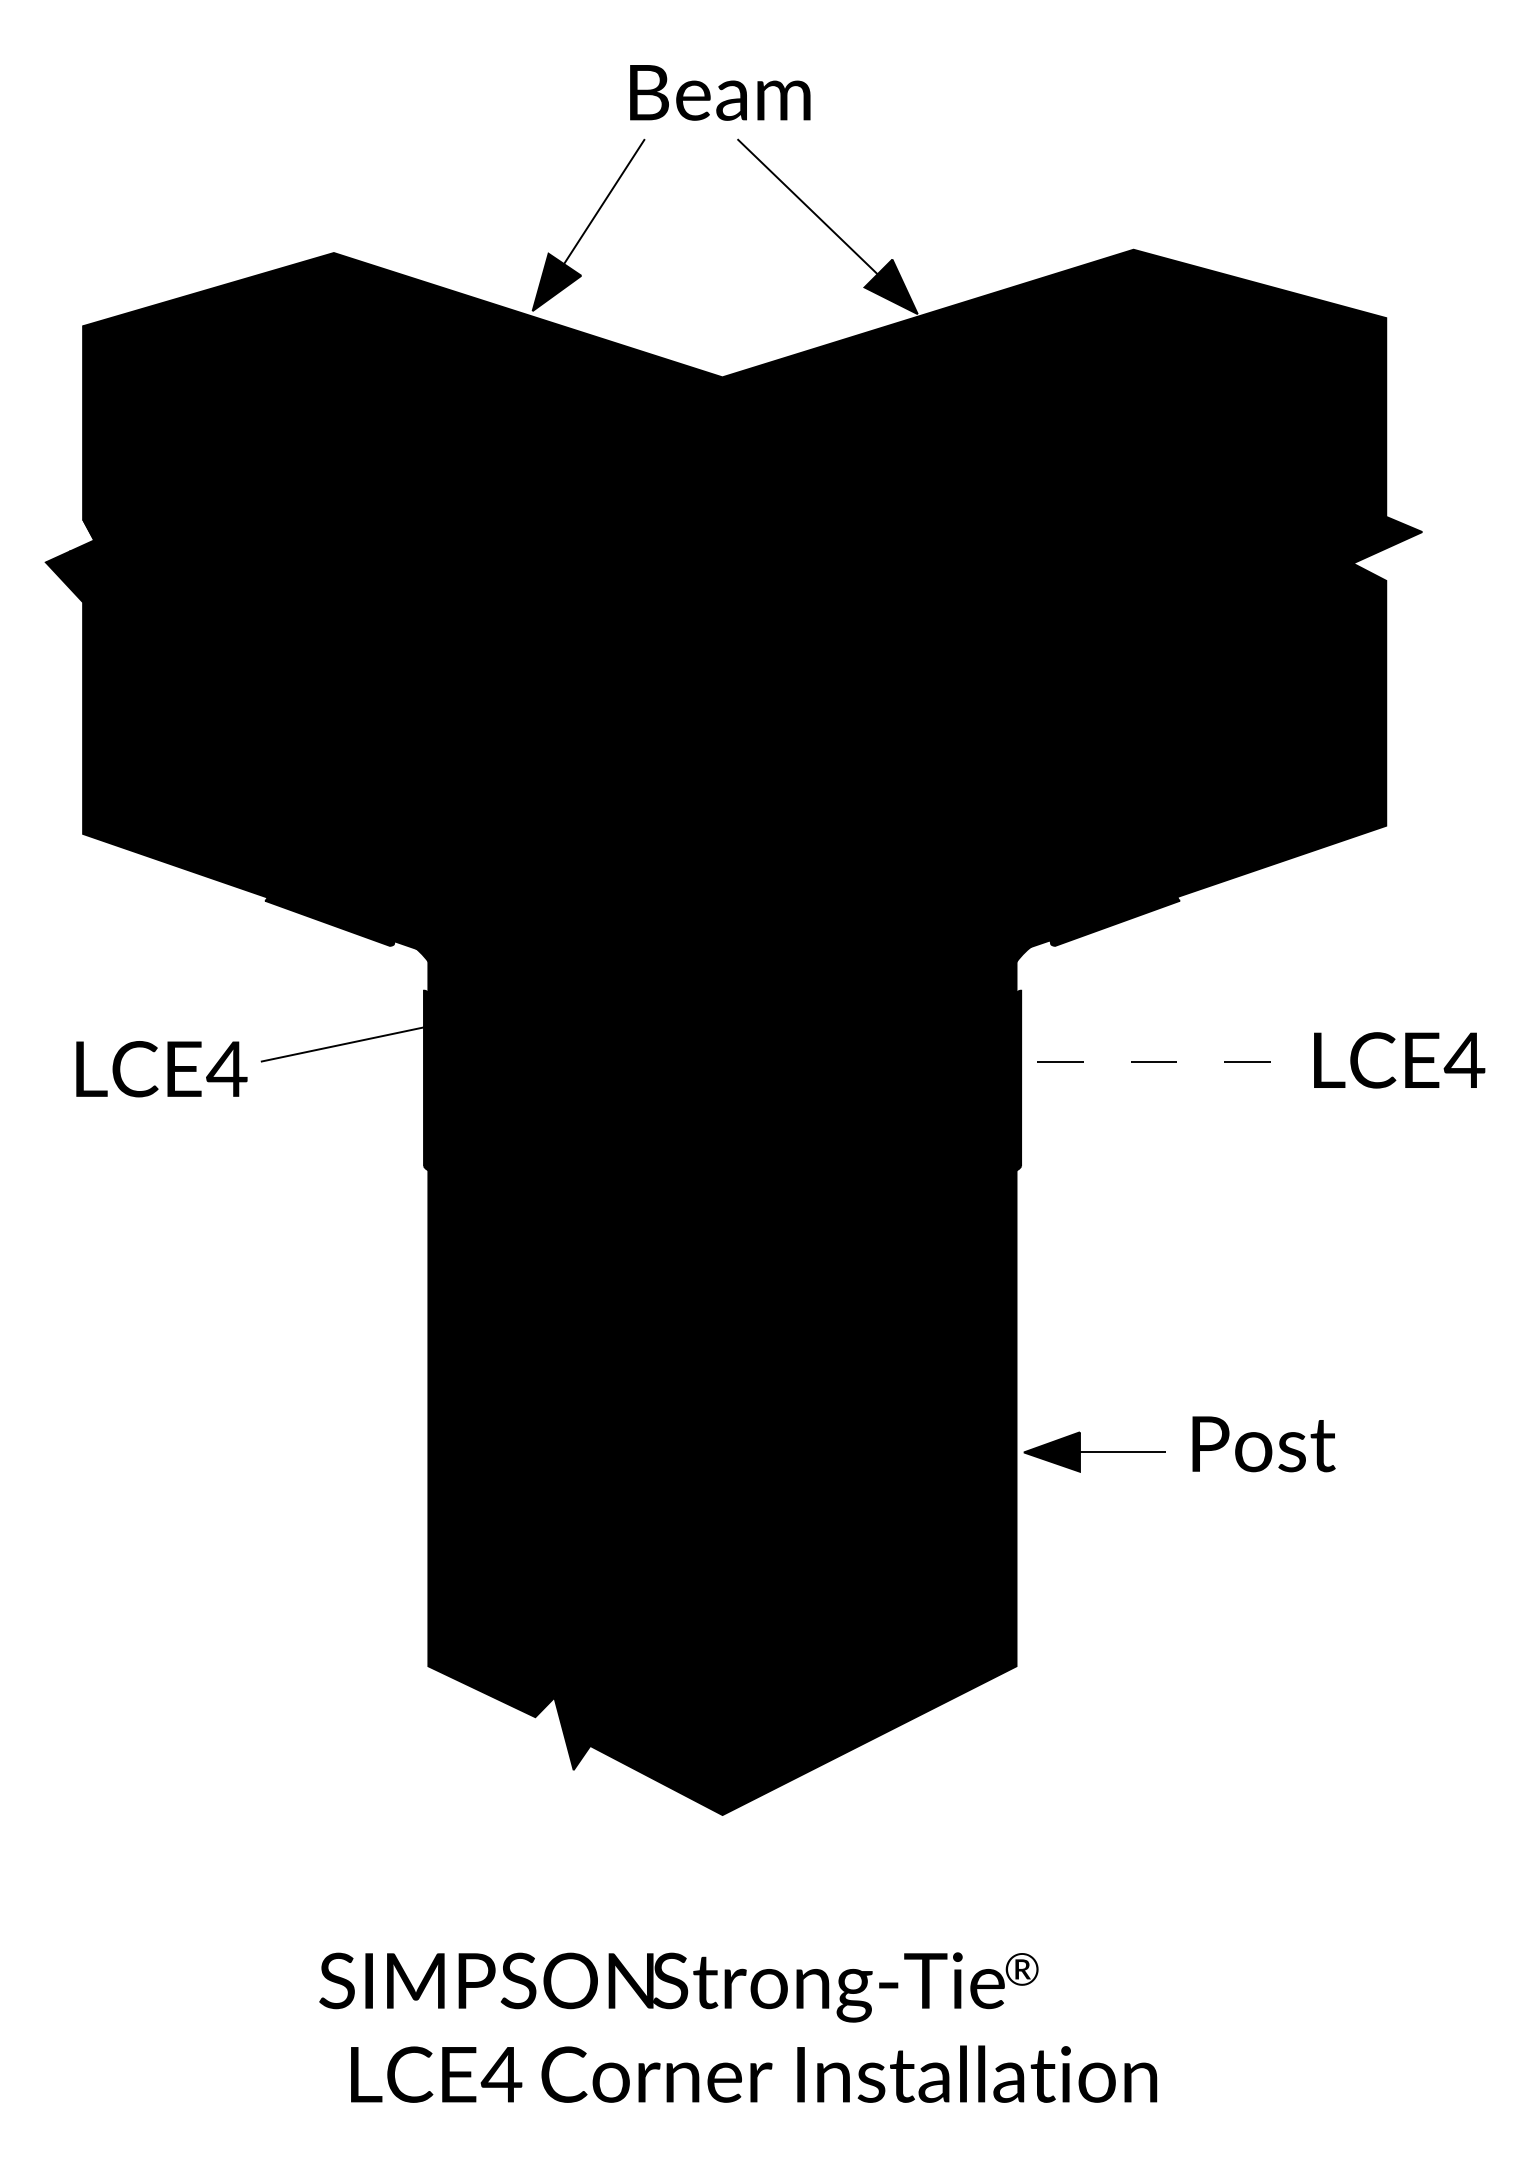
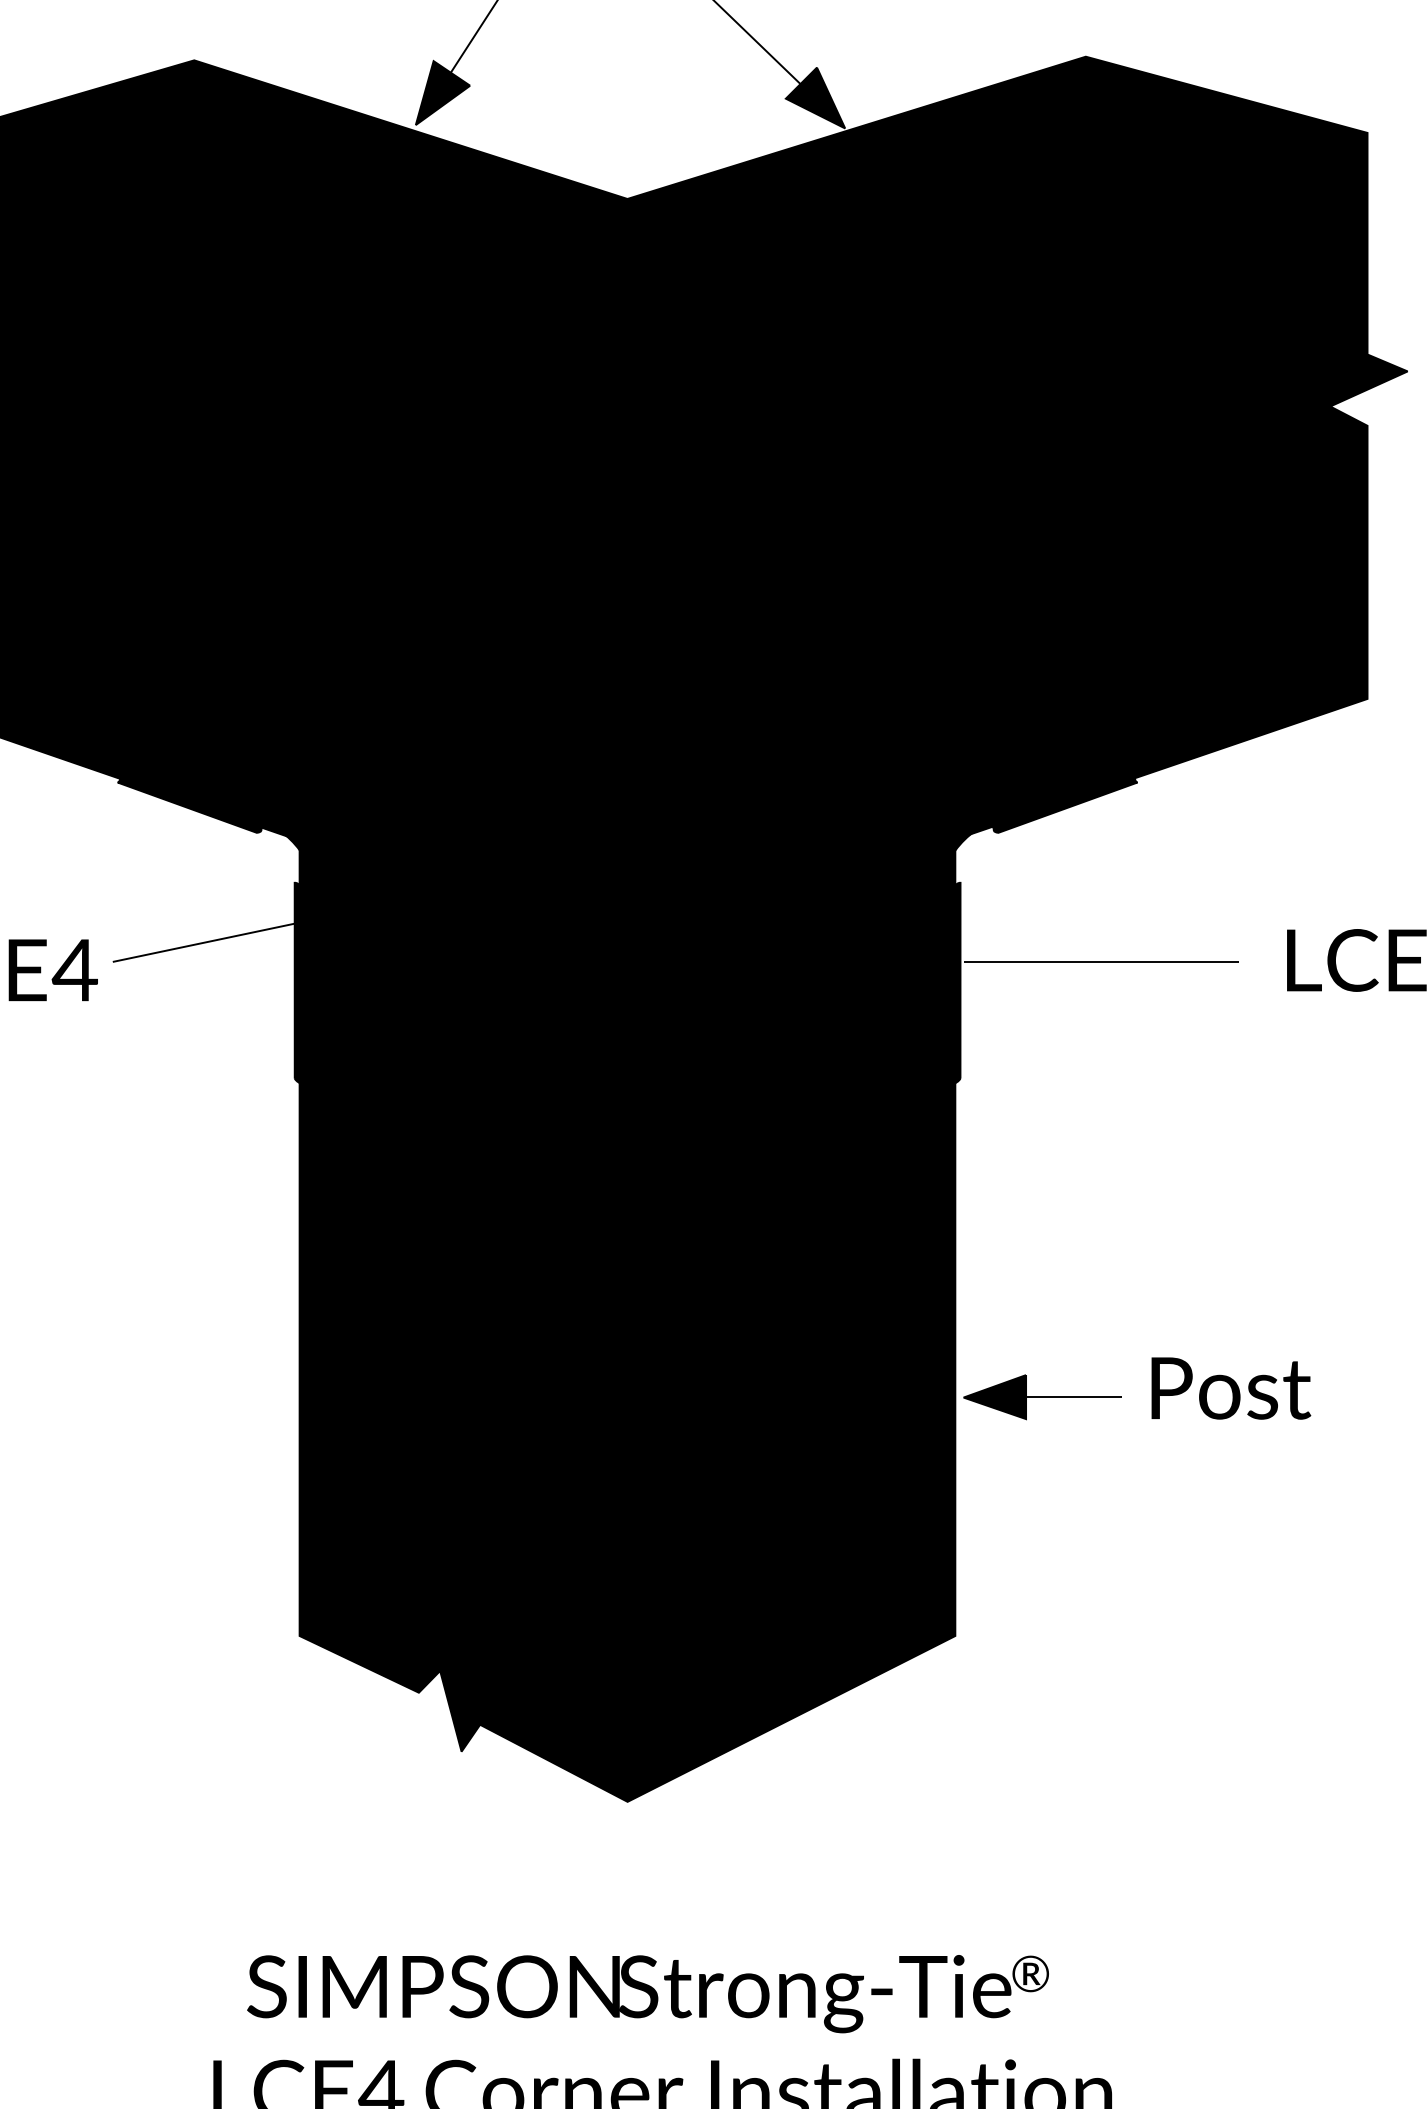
line: (1147, 1061) -> (1101, 961), dashed -> solid
text: (678, 1987) -> (647, 1994), moved

